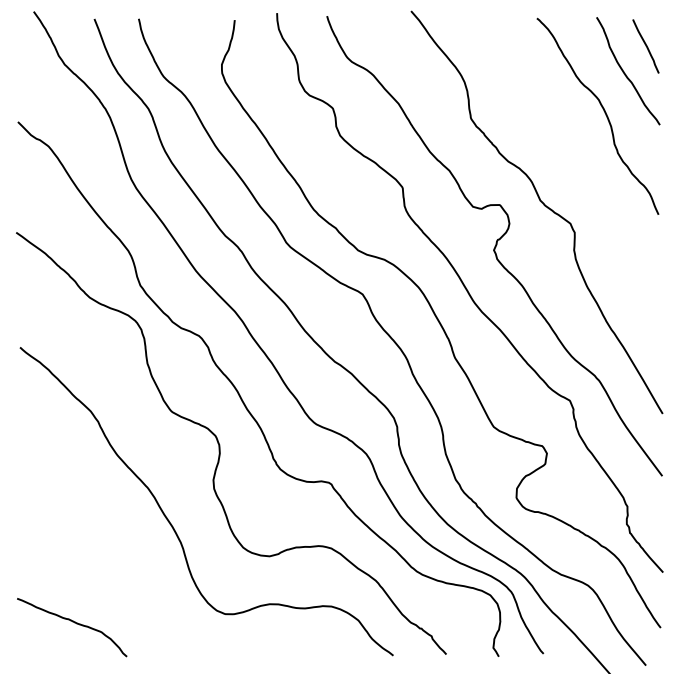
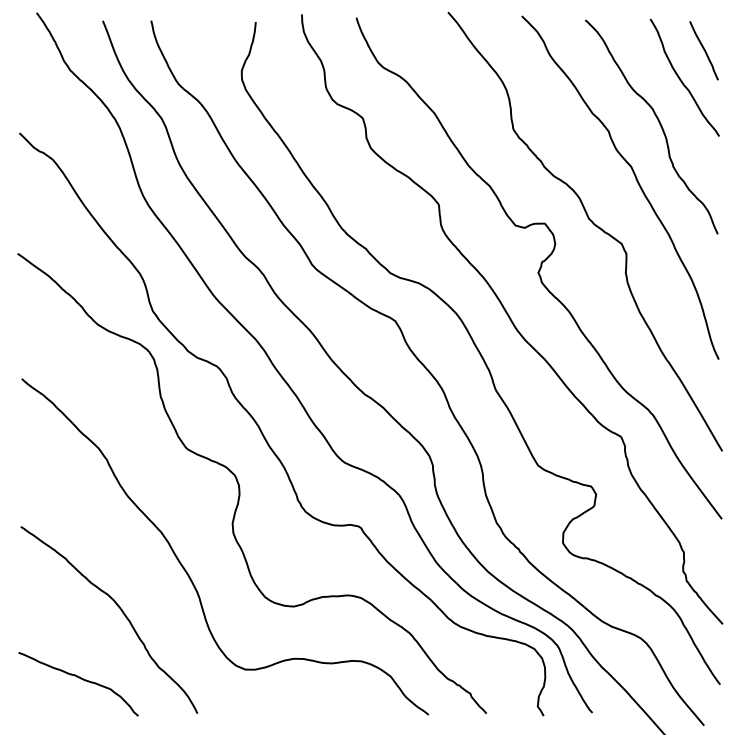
curve: (583, 165) -> (635, 180), added
curve: (111, 561) -> (121, 612), added

